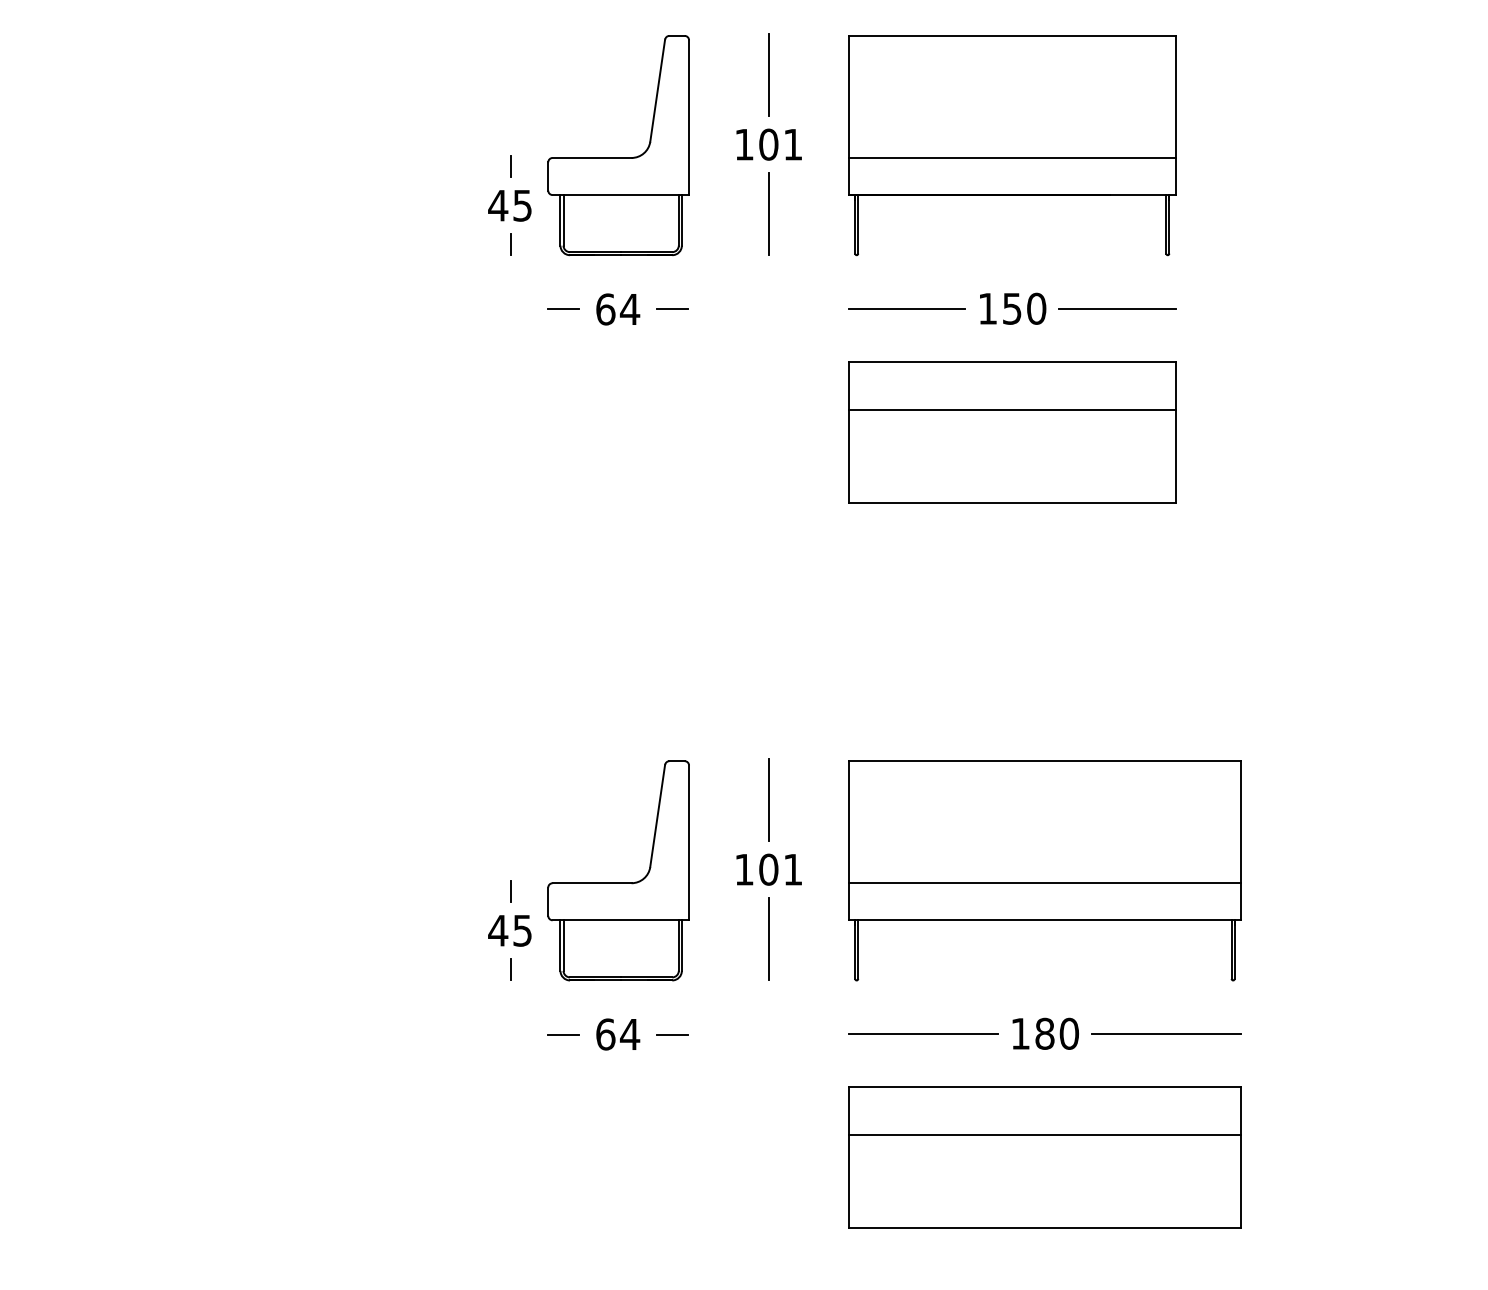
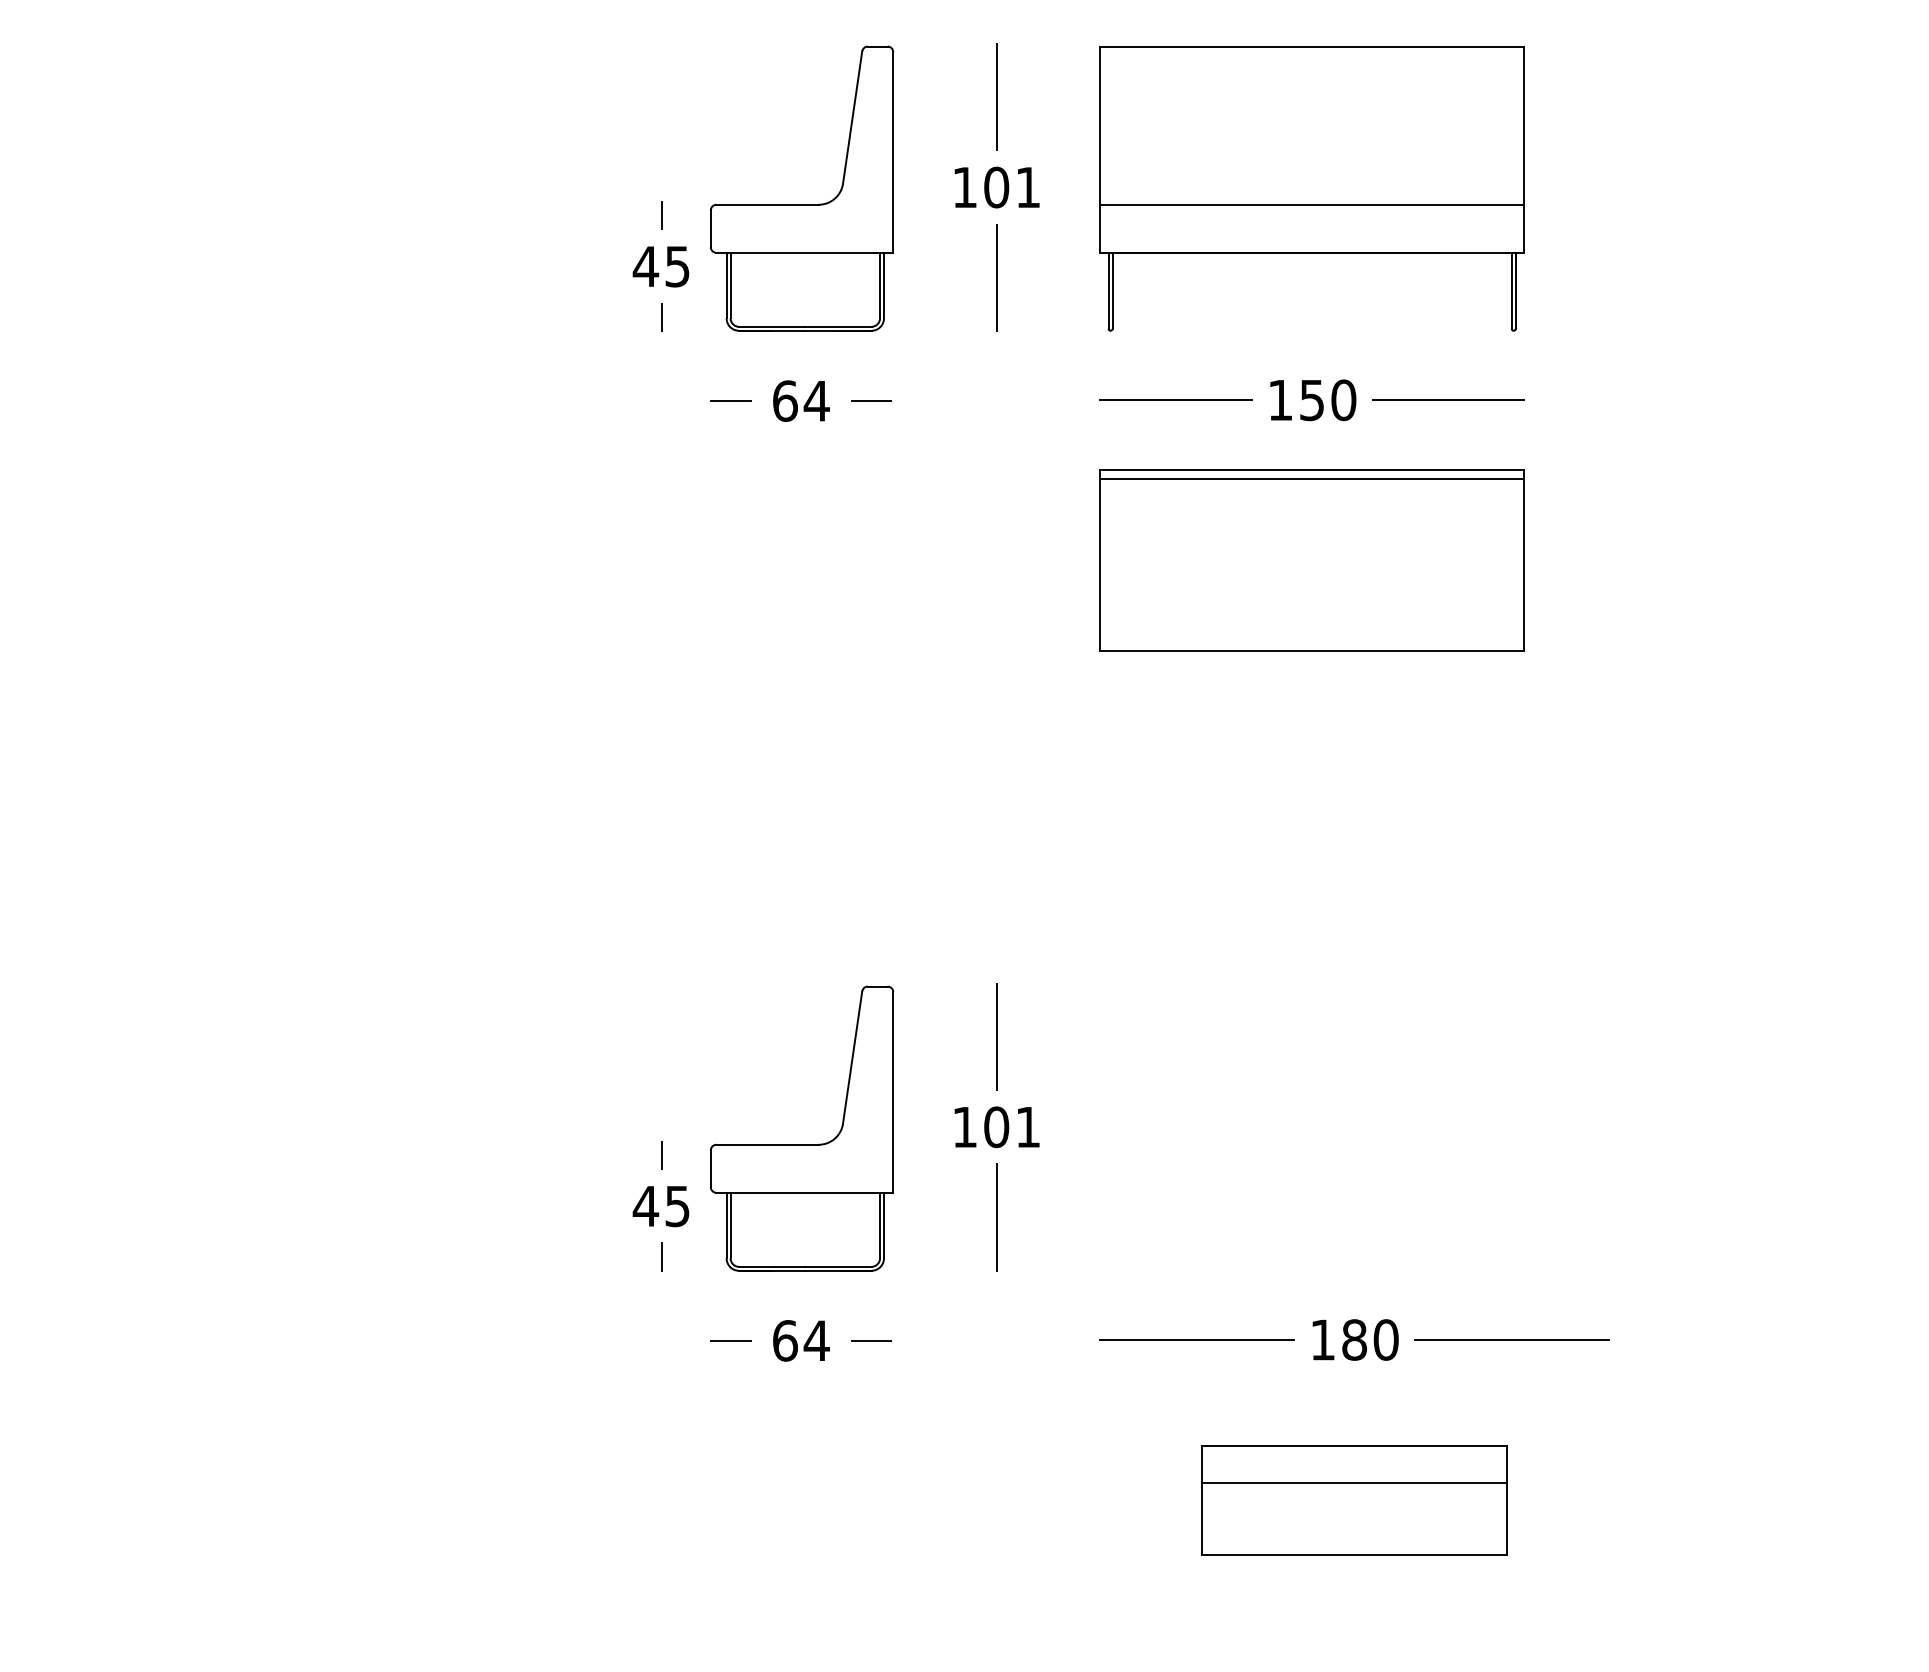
line: (1011, 409) -> (1311, 478), moved
part: (1044, 870) -> (1353, 1128), removed
part: (1044, 1157) -> (1353, 1500), size x0.6

